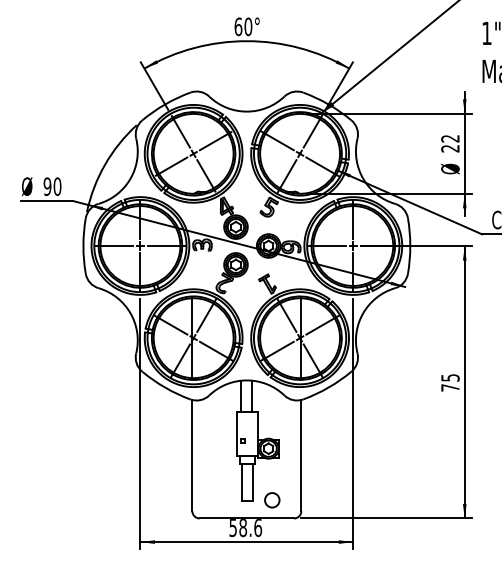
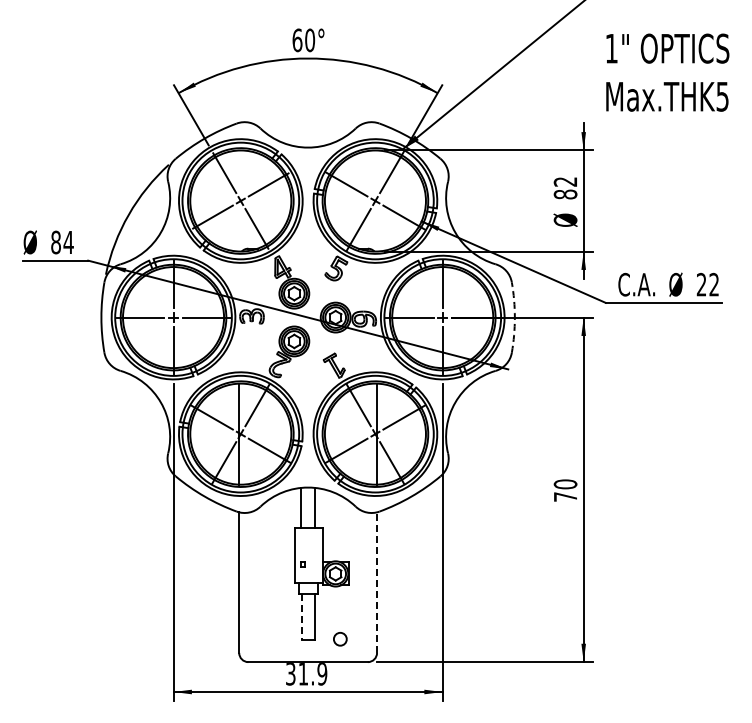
text: (450, 148) -> (565, 194), 22 -> 82
text: (52, 186) -> (62, 242), 90 -> 84
arc: (410, 245) -> (514, 317), solid -> dashed
text: (450, 378) -> (565, 484), 75 -> 70
line: (301, 455) -> (377, 582), solid -> dashed
line: (242, 482) -> (302, 616), solid -> dashed
circle: (272, 500) -> (340, 639), size x0.7
text: (245, 528) -> (306, 674), 58.6 -> 31.9

